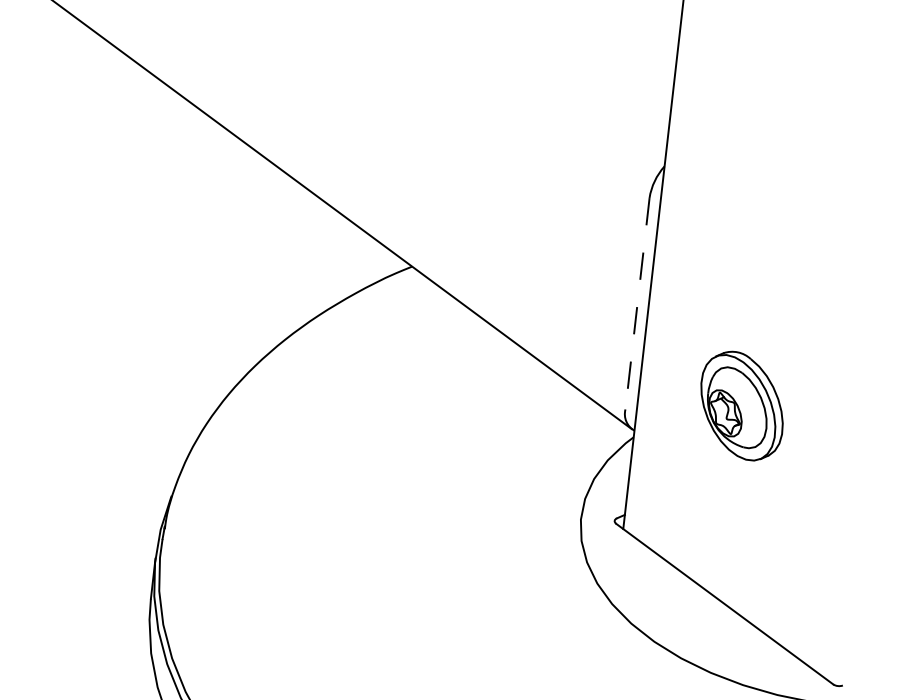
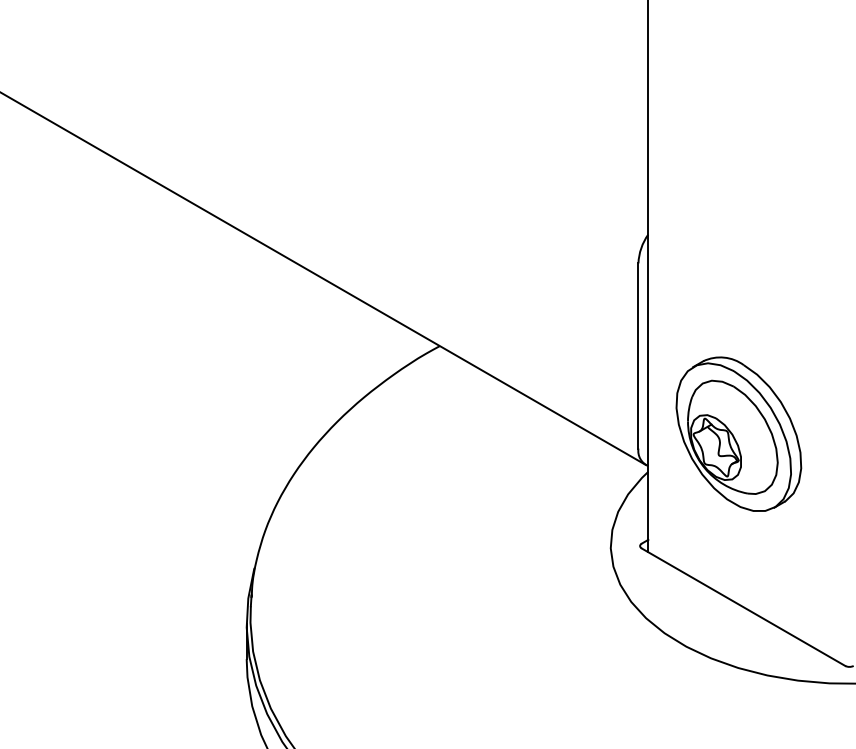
line: (637, 304) -> (638, 356), dashed -> solid
part: (741, 405) -> (738, 433), size x1.67

